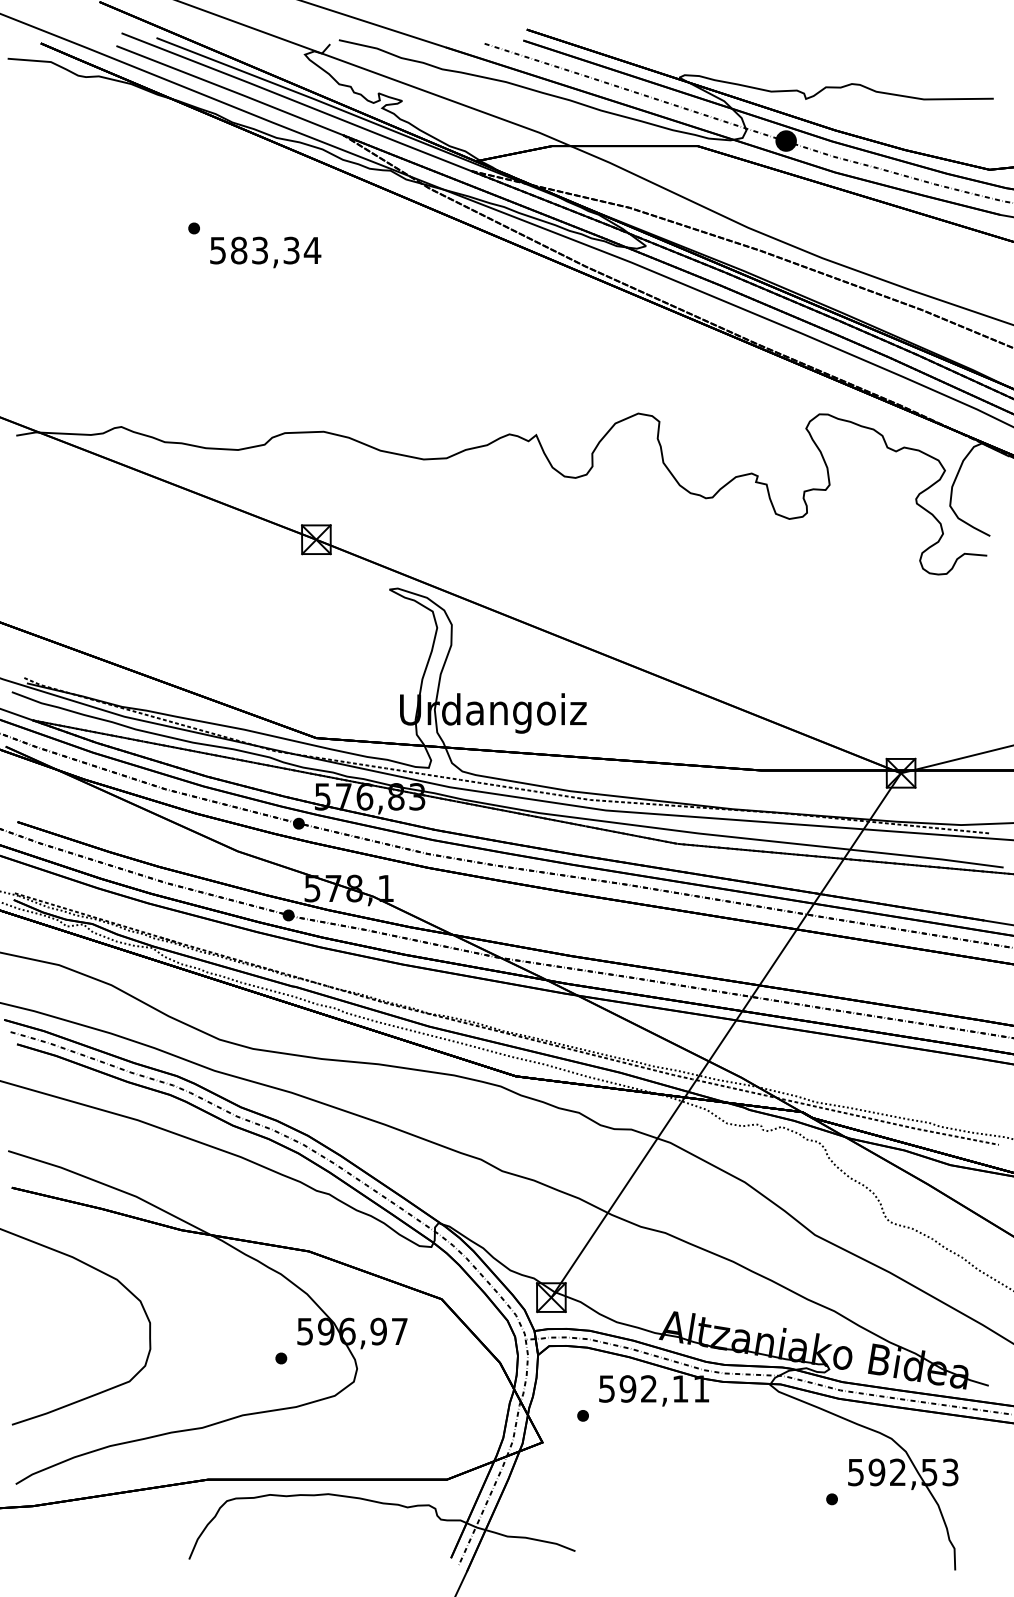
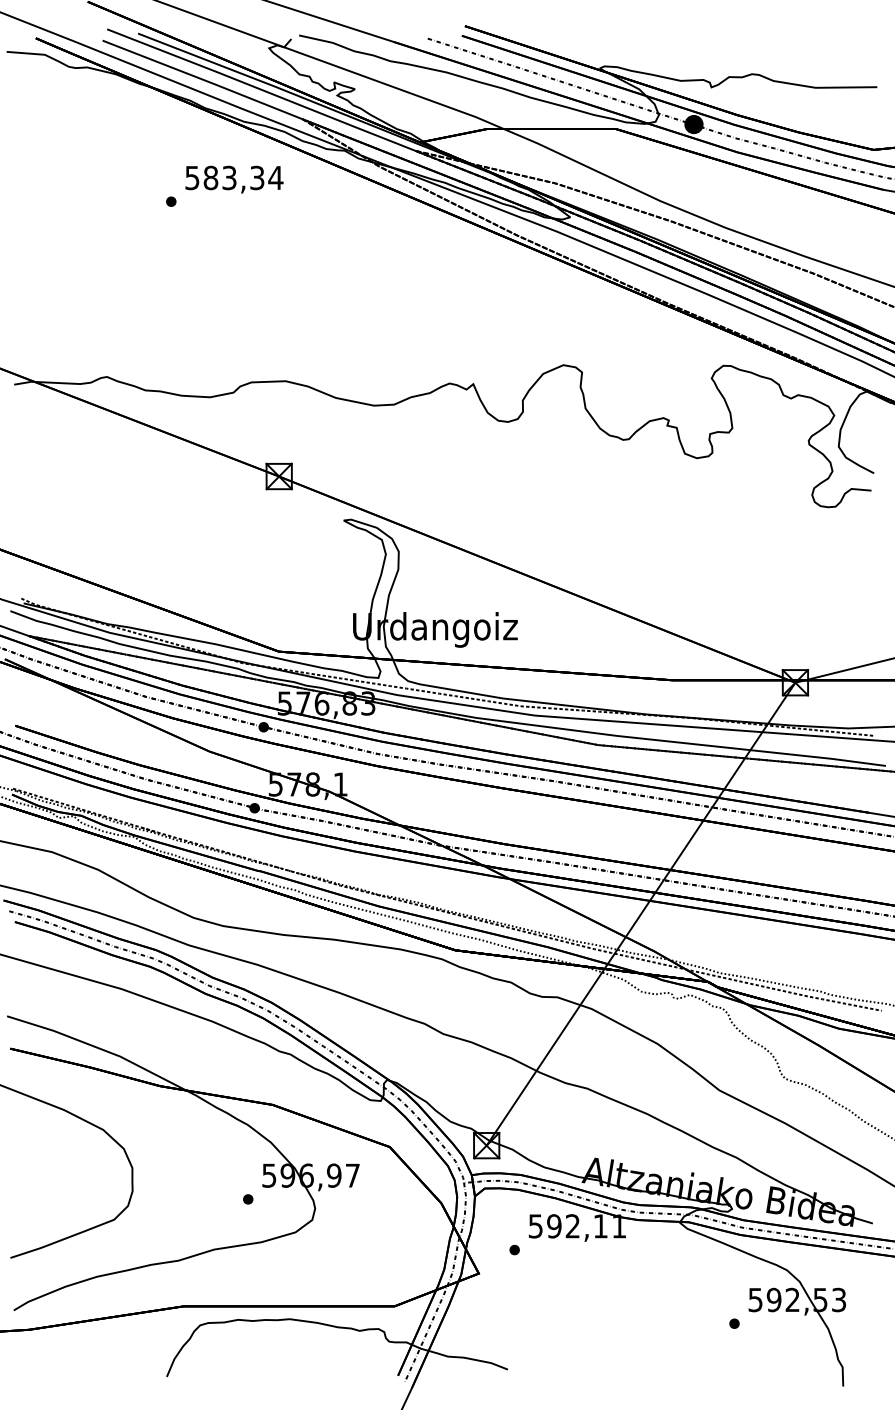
text: (265, 252) -> (234, 179), moved

